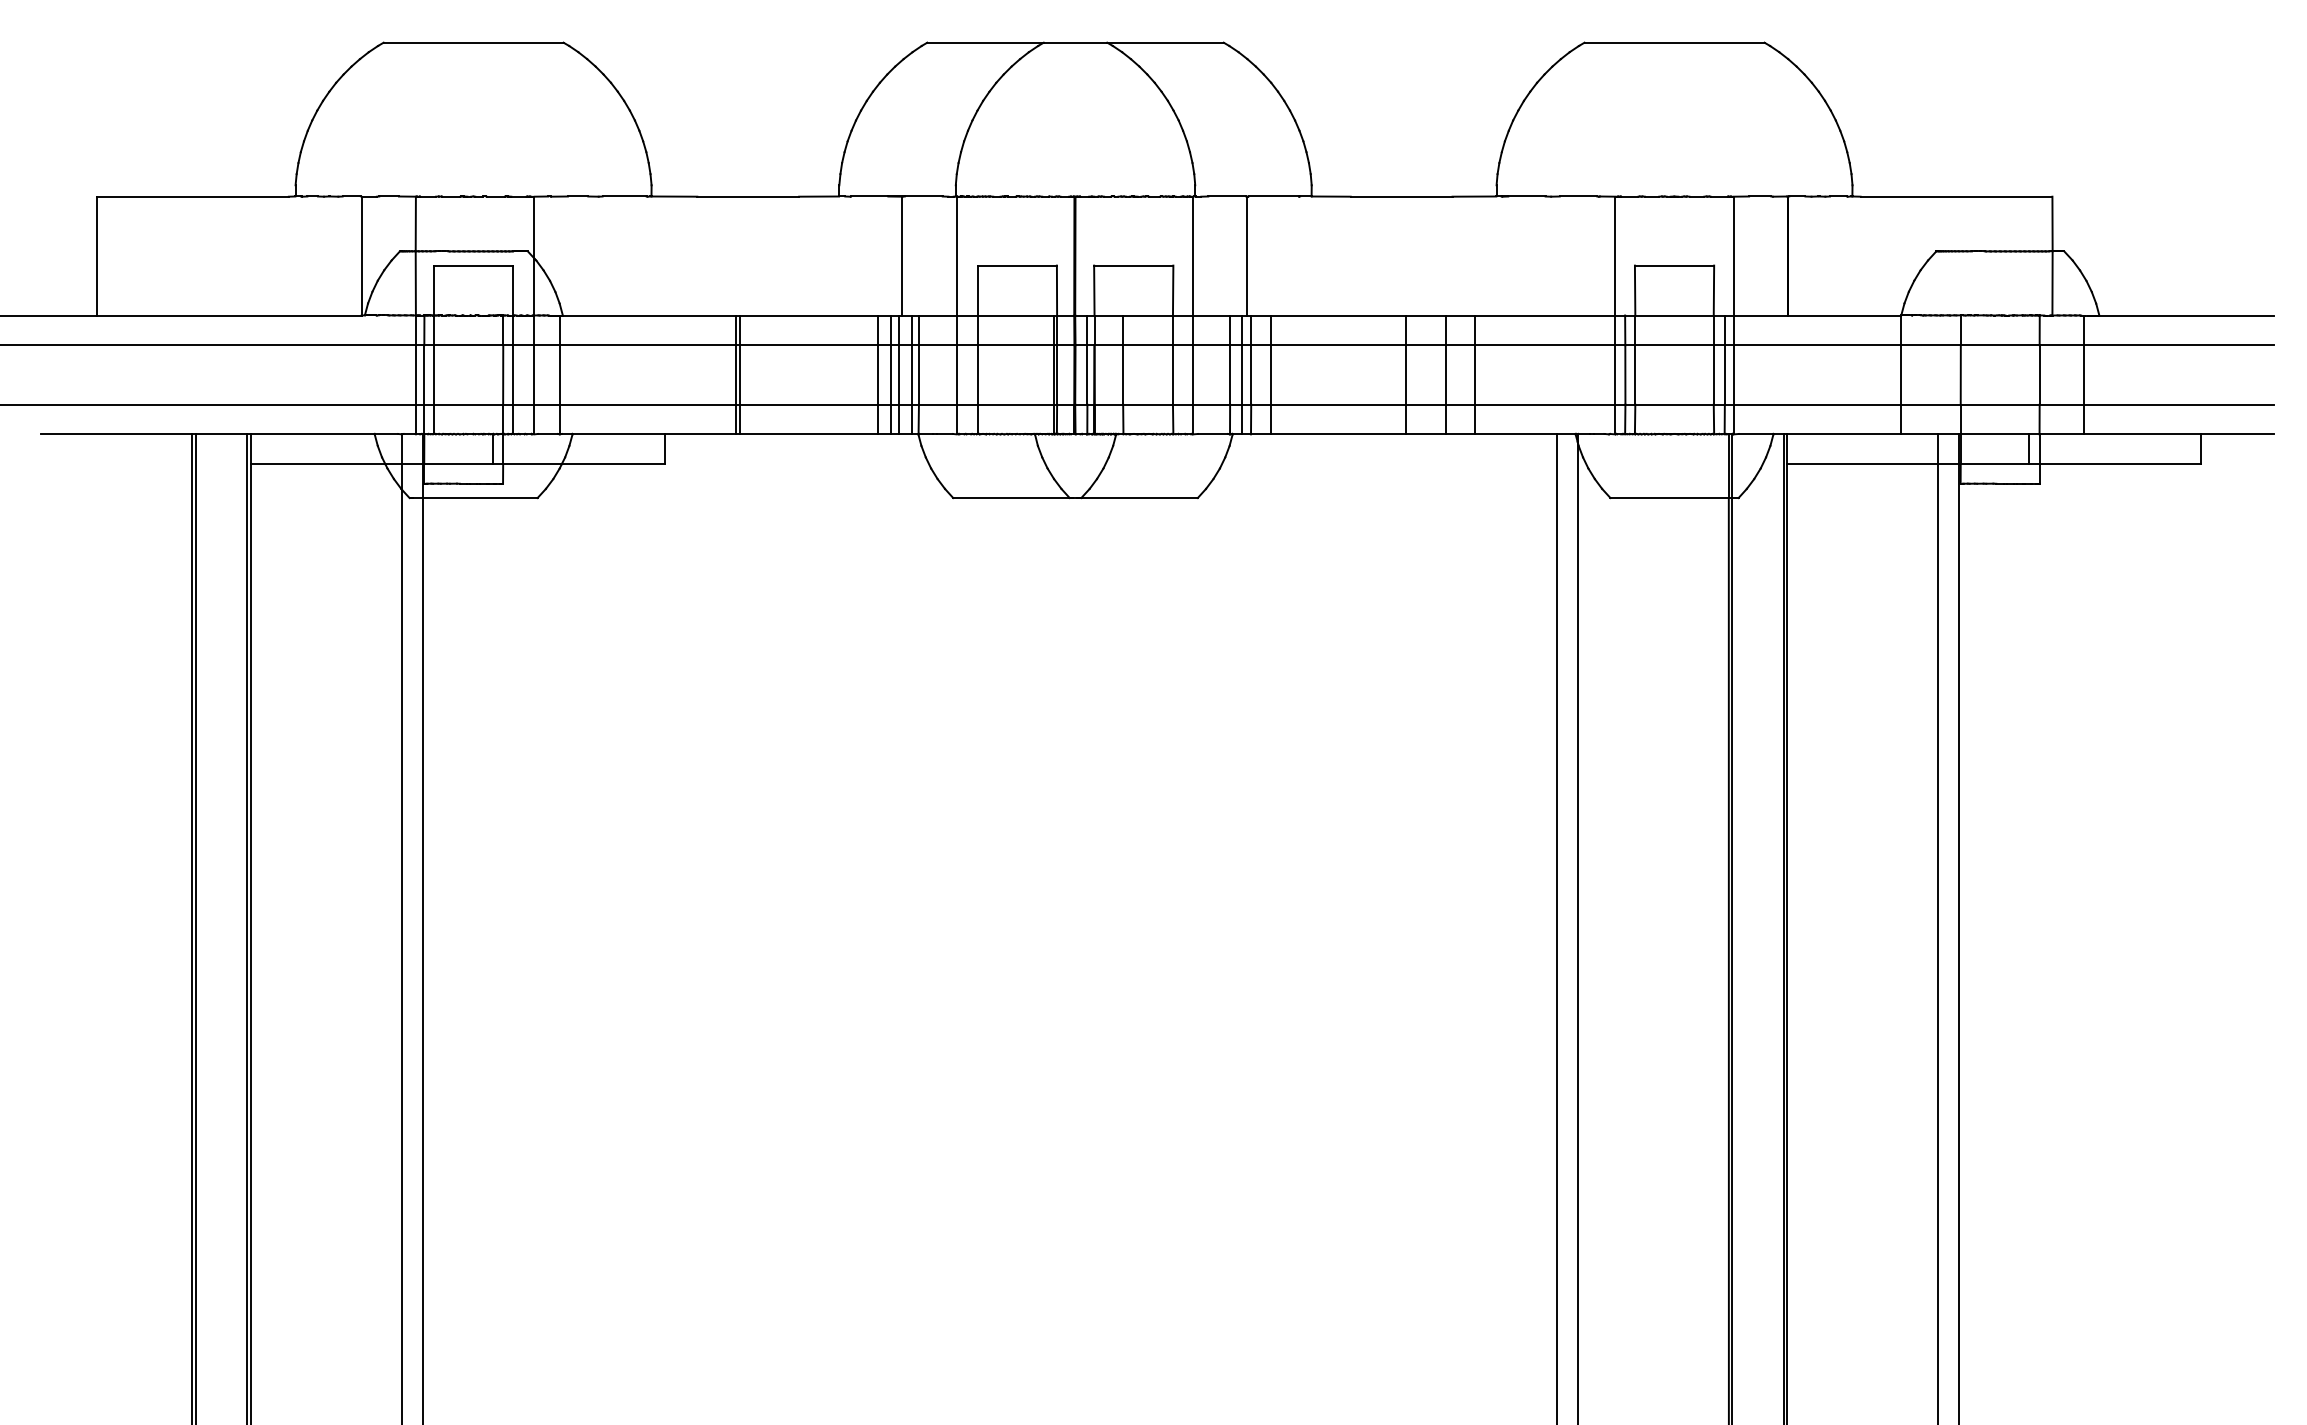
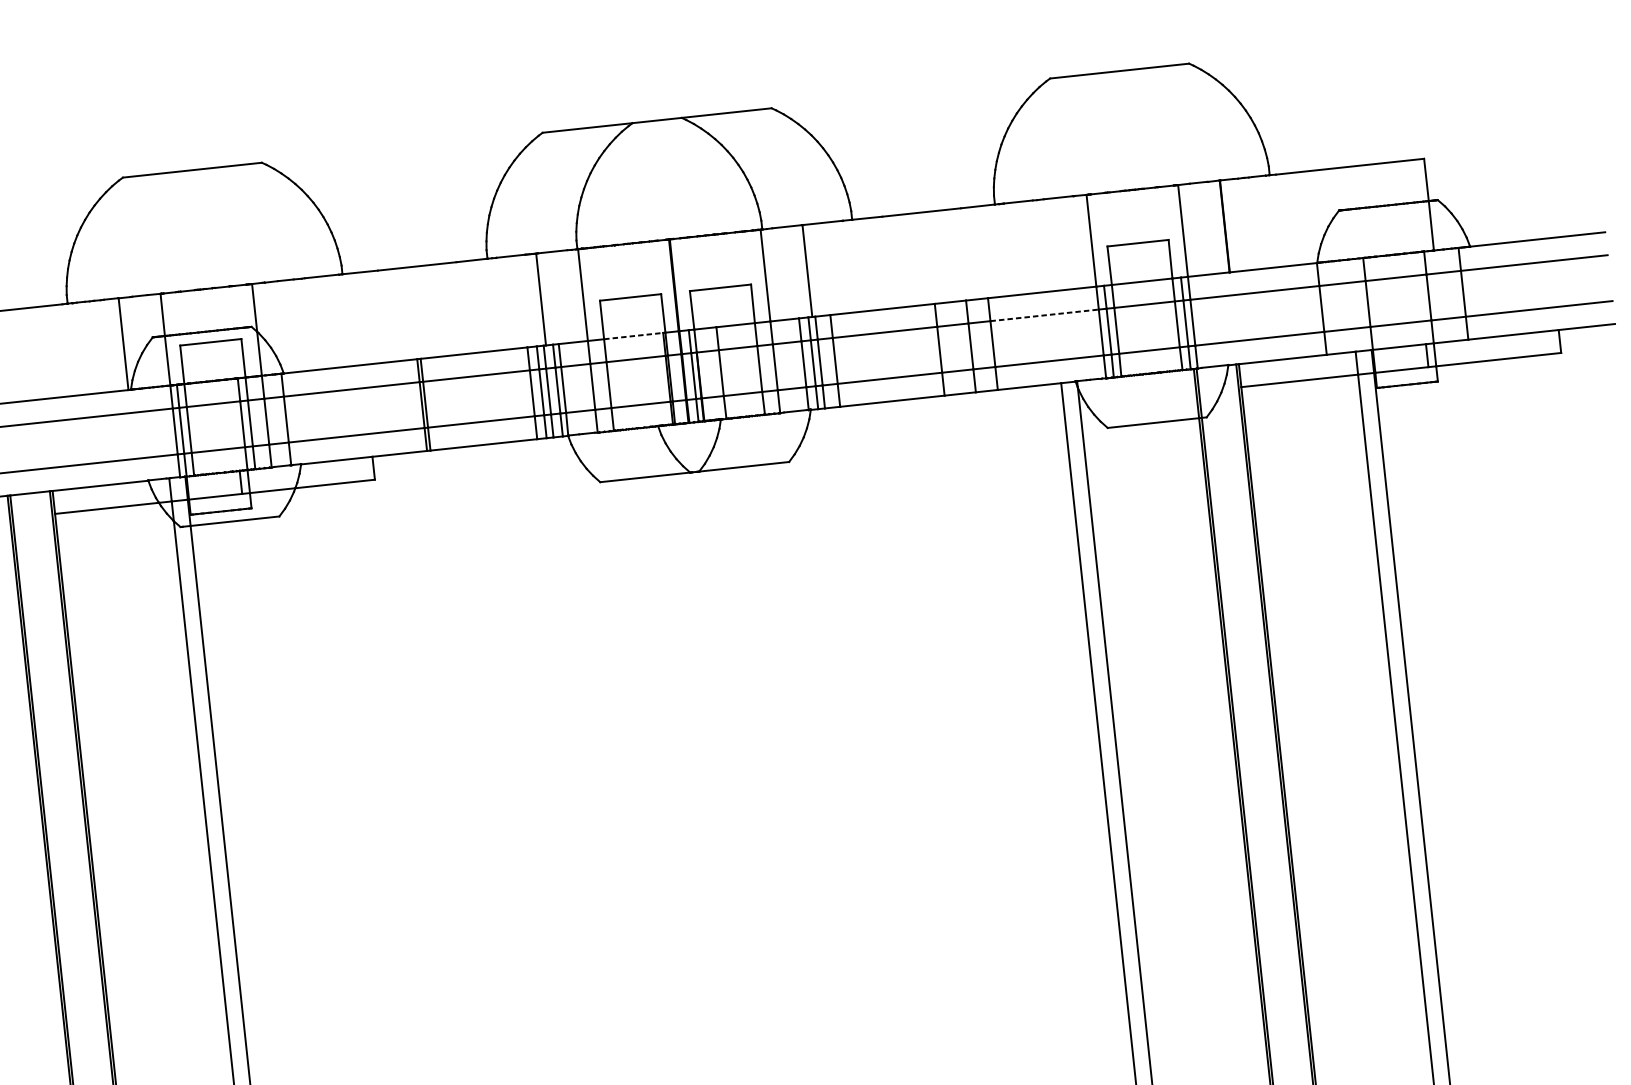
line: (1016, 315) -> (634, 336), solid -> dashed
line: (1545, 345) -> (1045, 315), solid -> dashed

